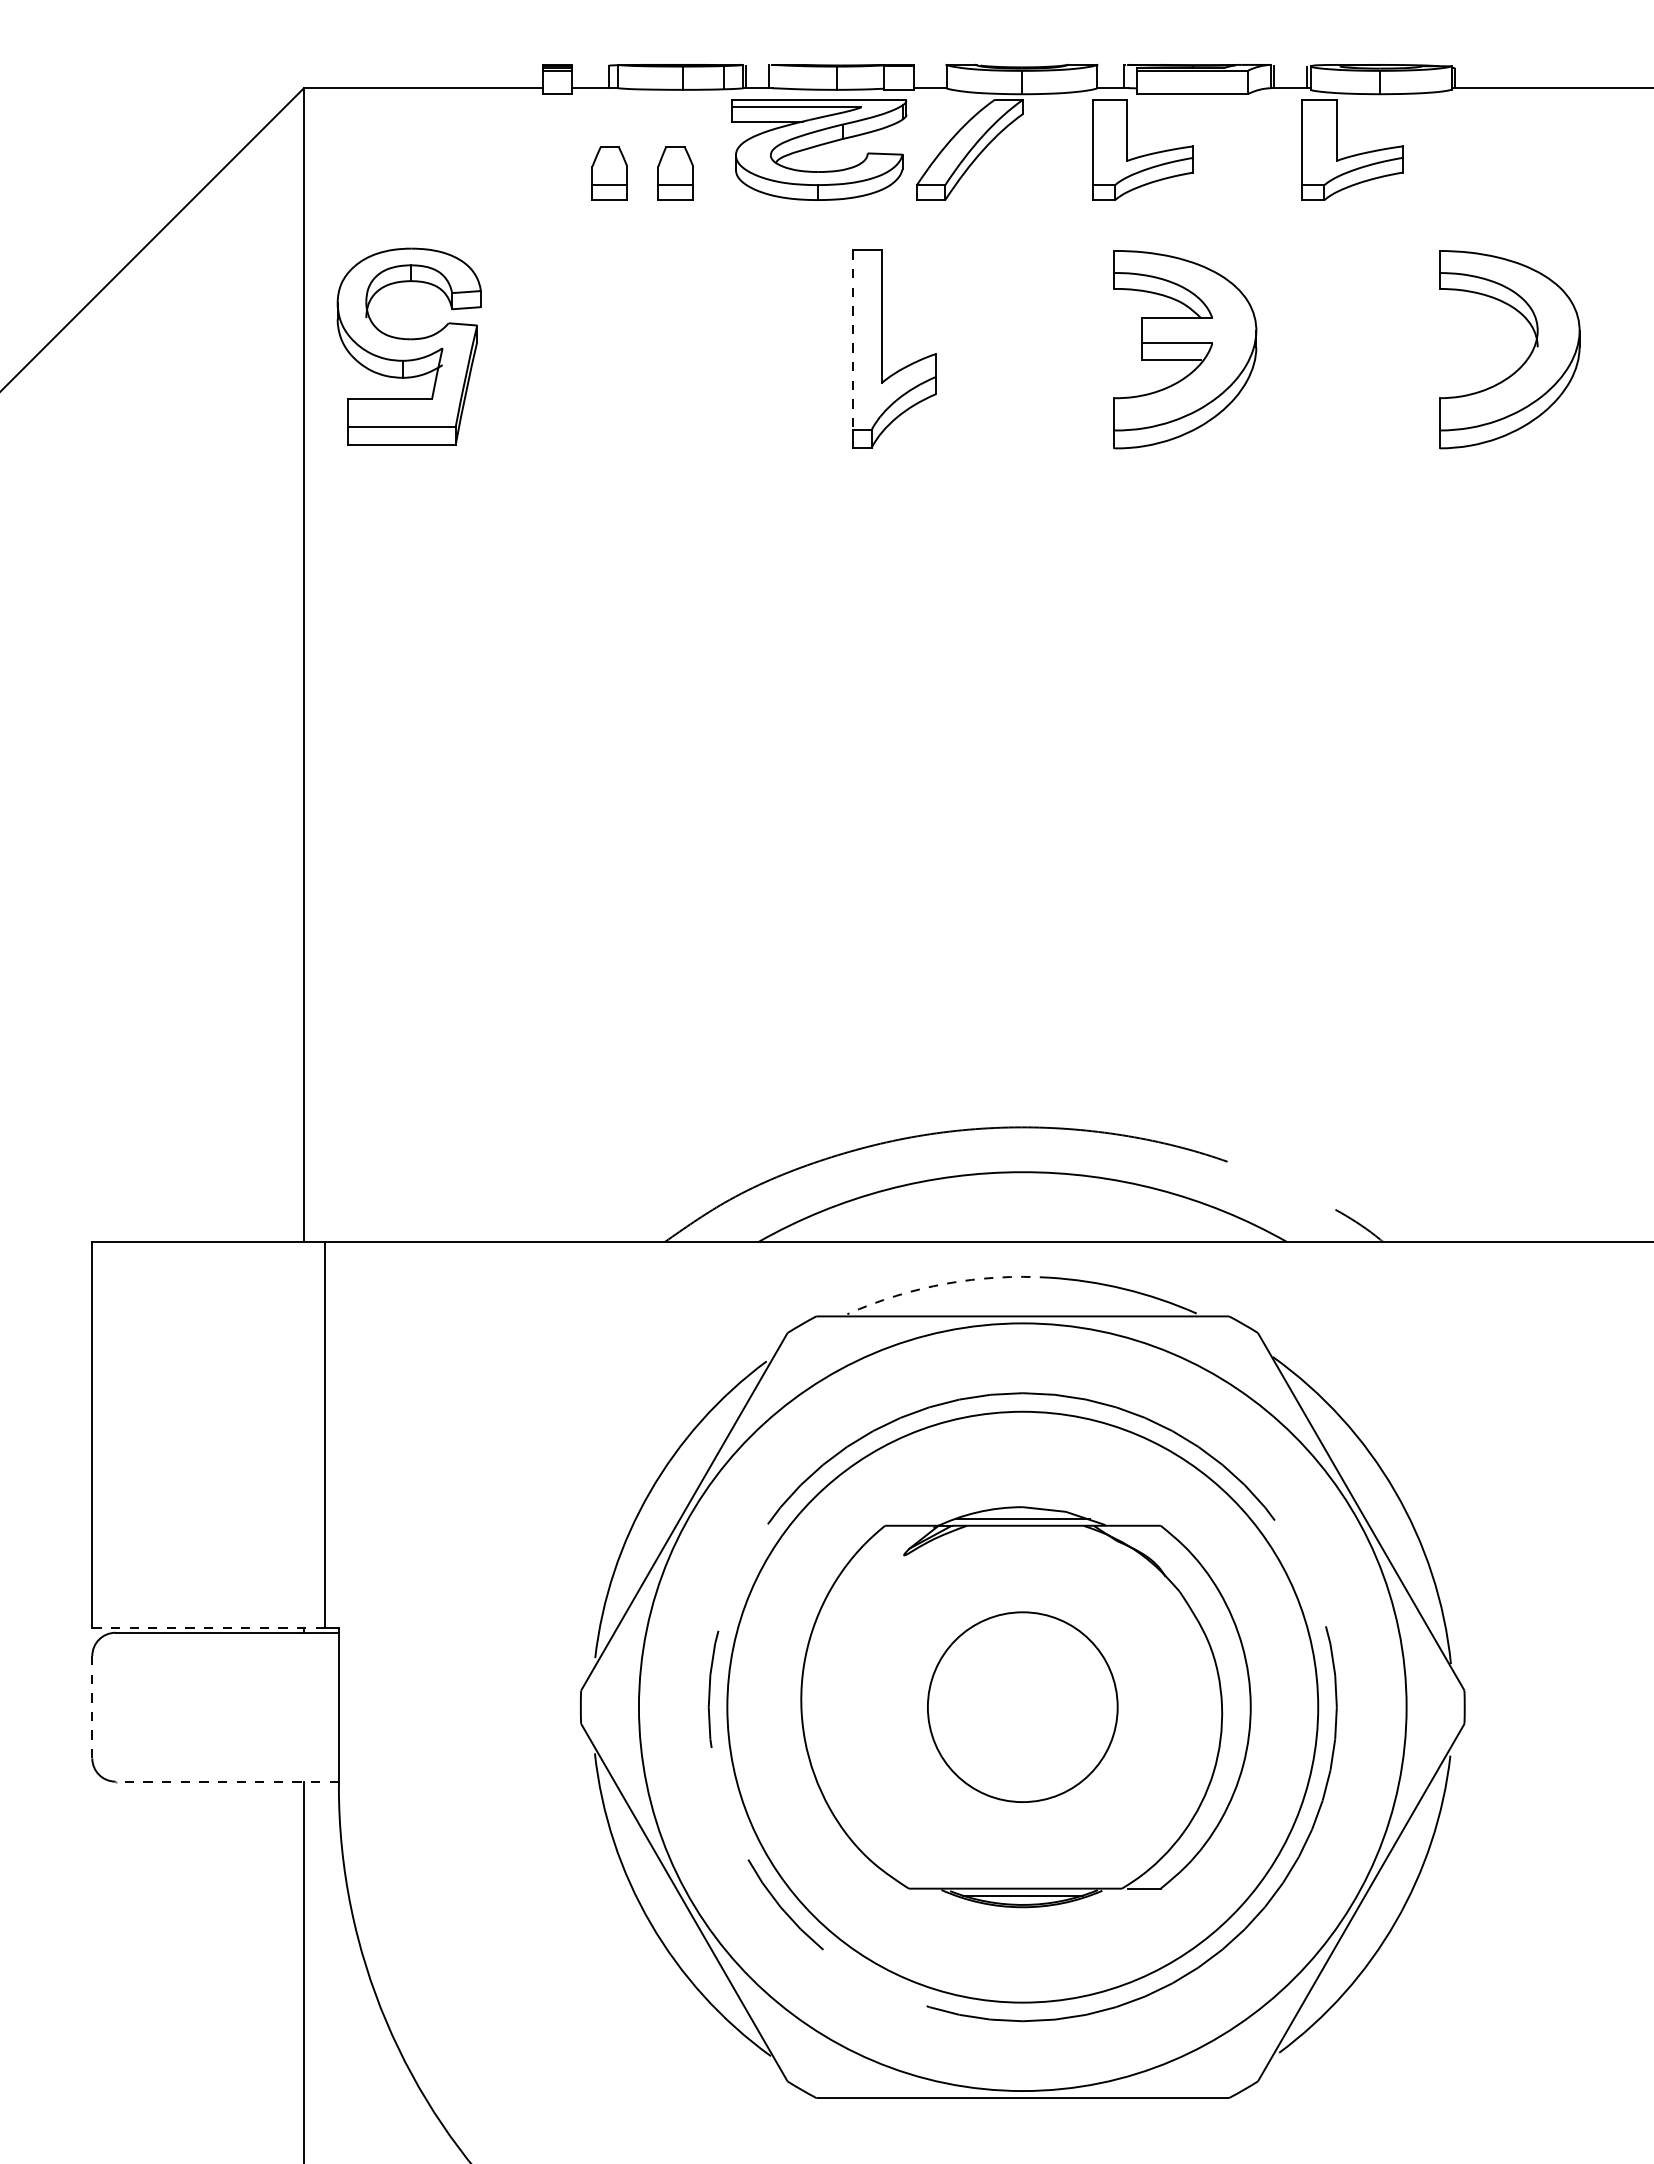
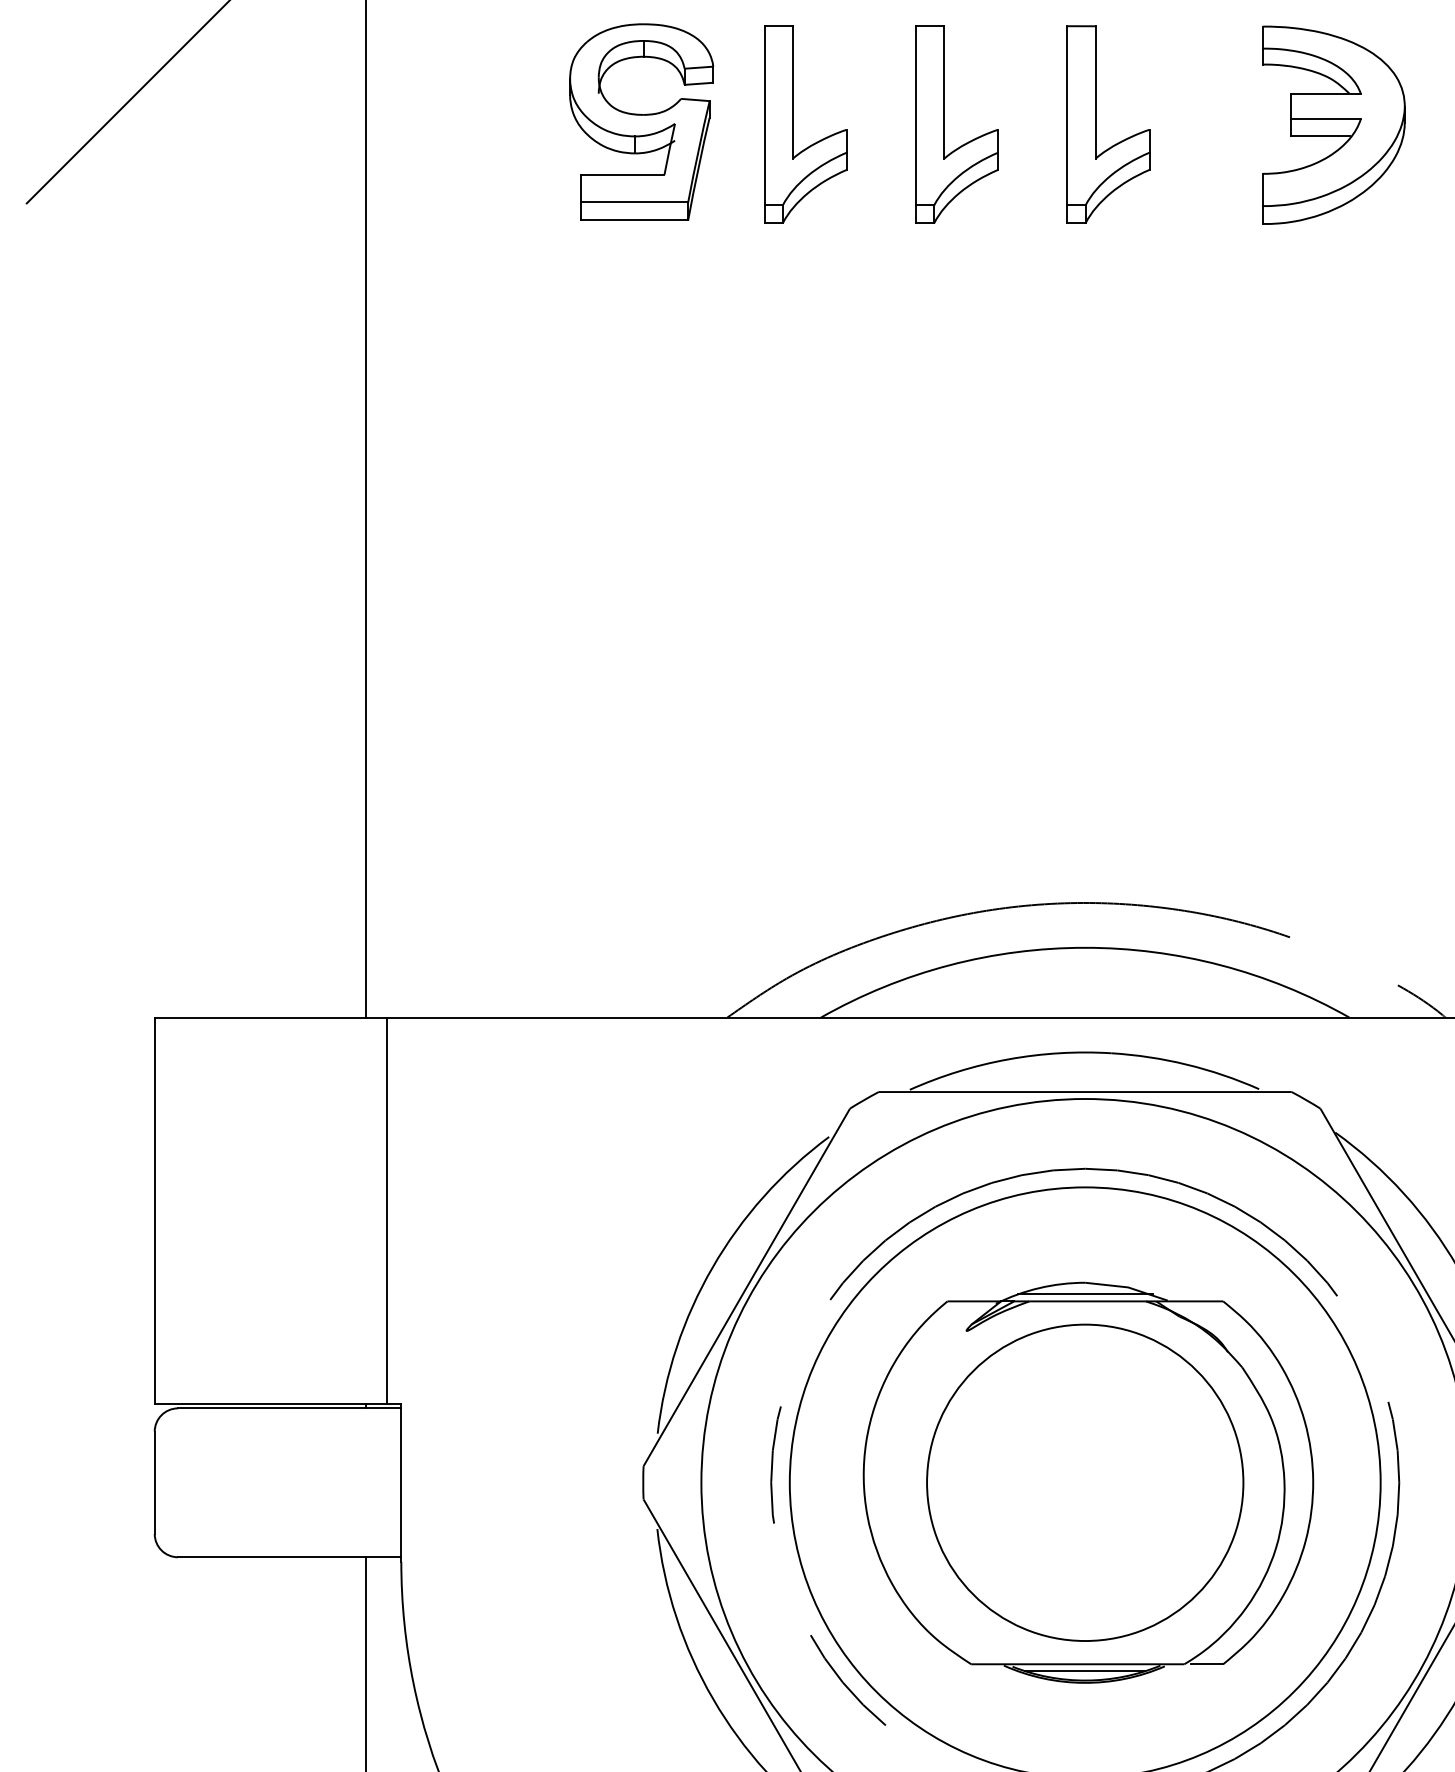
line: (853, 340) -> (915, 116), dashed -> solid
part: (408, 346) -> (640, 122), moved
part: (731, 348) -> (793, 124), added
part: (1033, 348) -> (1095, 124), added
part: (1185, 349) -> (1333, 125), moved
arc: (946, 1283) -> (1008, 1059), dashed -> solid
line: (209, 1628) -> (271, 1404), dashed -> solid
line: (92, 1706) -> (154, 1482), dashed -> solid
circle: (1022, 1707) -> (1084, 1483), size x1.67
line: (227, 1781) -> (289, 1557), dashed -> solid

